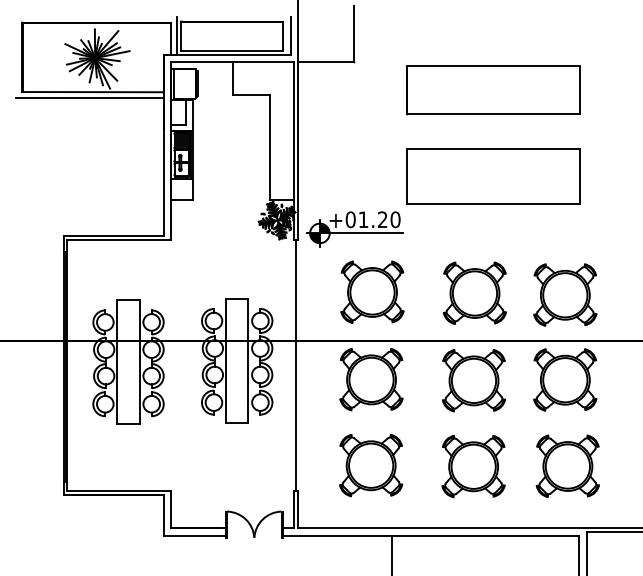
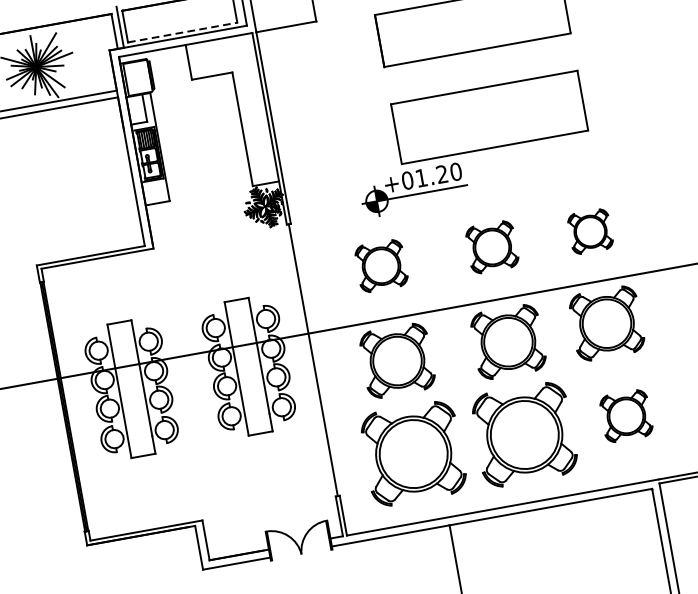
line: (231, 50) -> (182, 32), solid -> dashed
part: (354, 229) -> (413, 190), moved
part: (372, 291) -> (381, 265), size x0.7
part: (474, 292) -> (491, 246), size x0.7
part: (565, 294) -> (590, 231), size x0.6
part: (371, 465) -> (414, 453), size x1.4
part: (567, 465) -> (625, 415), size x0.7
part: (473, 466) -> (524, 434), size x1.4

